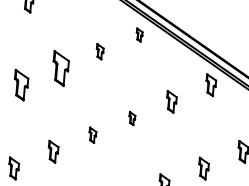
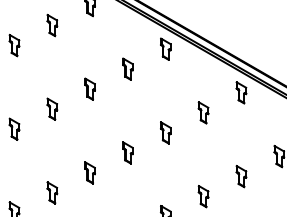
part: (139, 34) -> (165, 48), size x1.67
part: (99, 51) -> (127, 68), size x1.43
part: (60, 67) -> (89, 88), size x0.62
part: (21, 84) -> (52, 108), size x0.71
part: (131, 118) -> (165, 132), size x1.67
part: (92, 134) -> (127, 152), size x1.43

